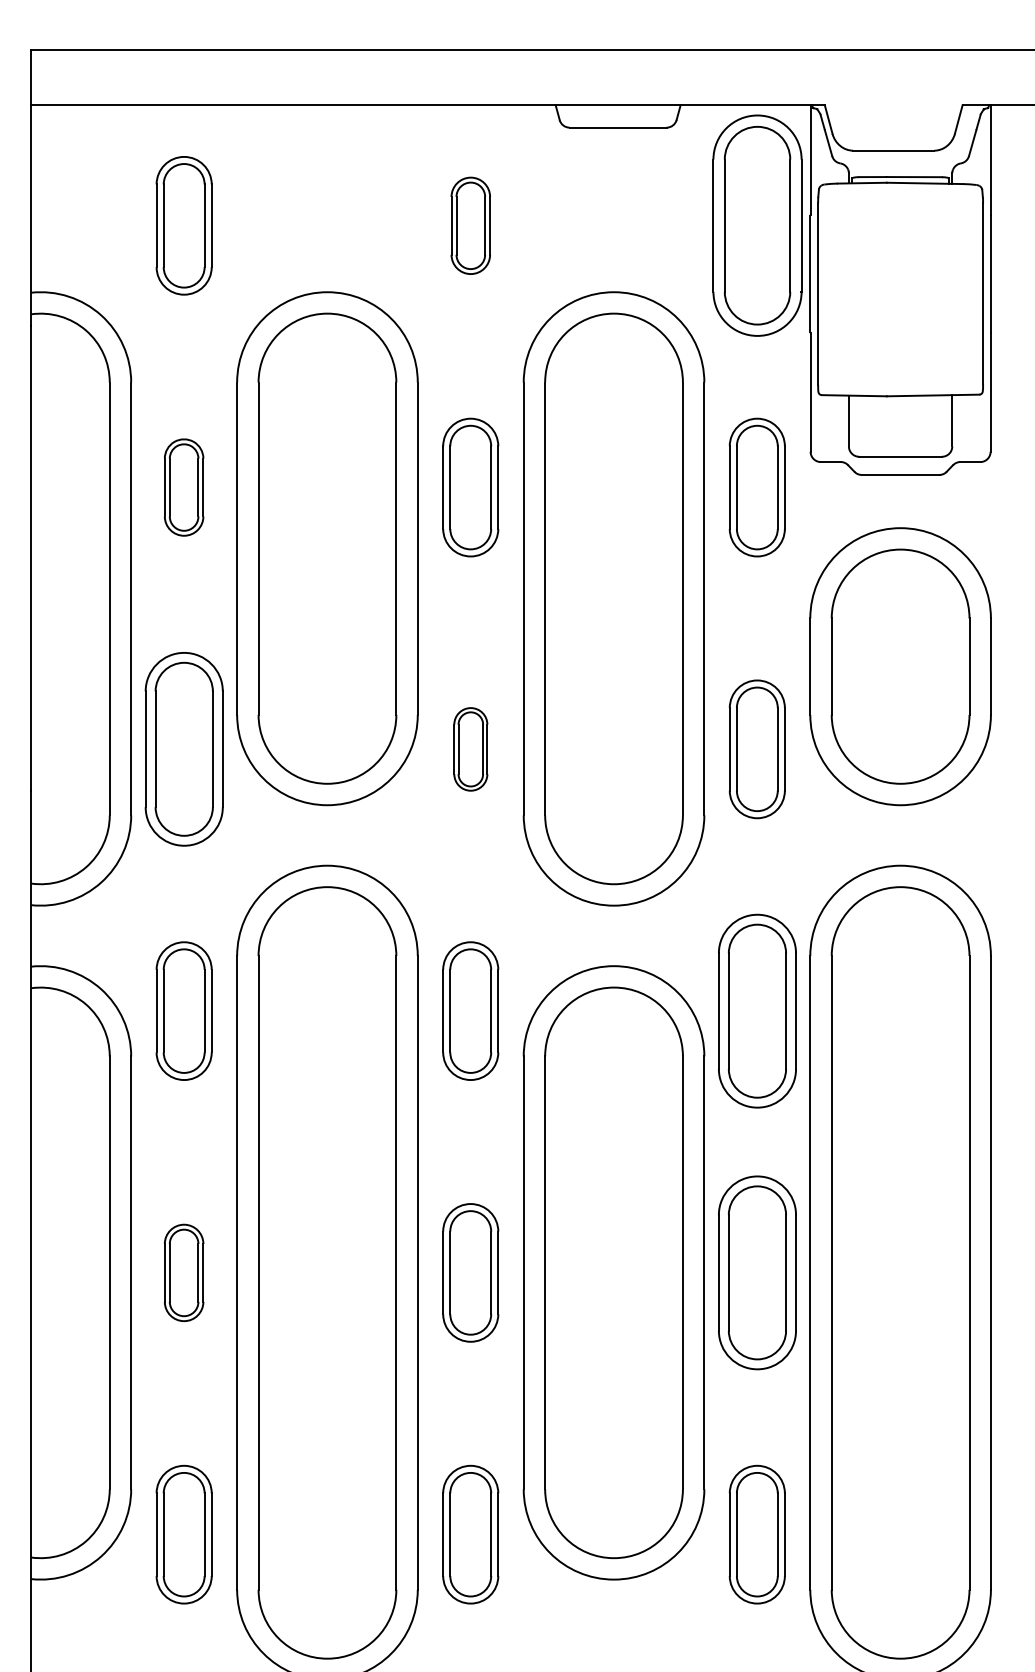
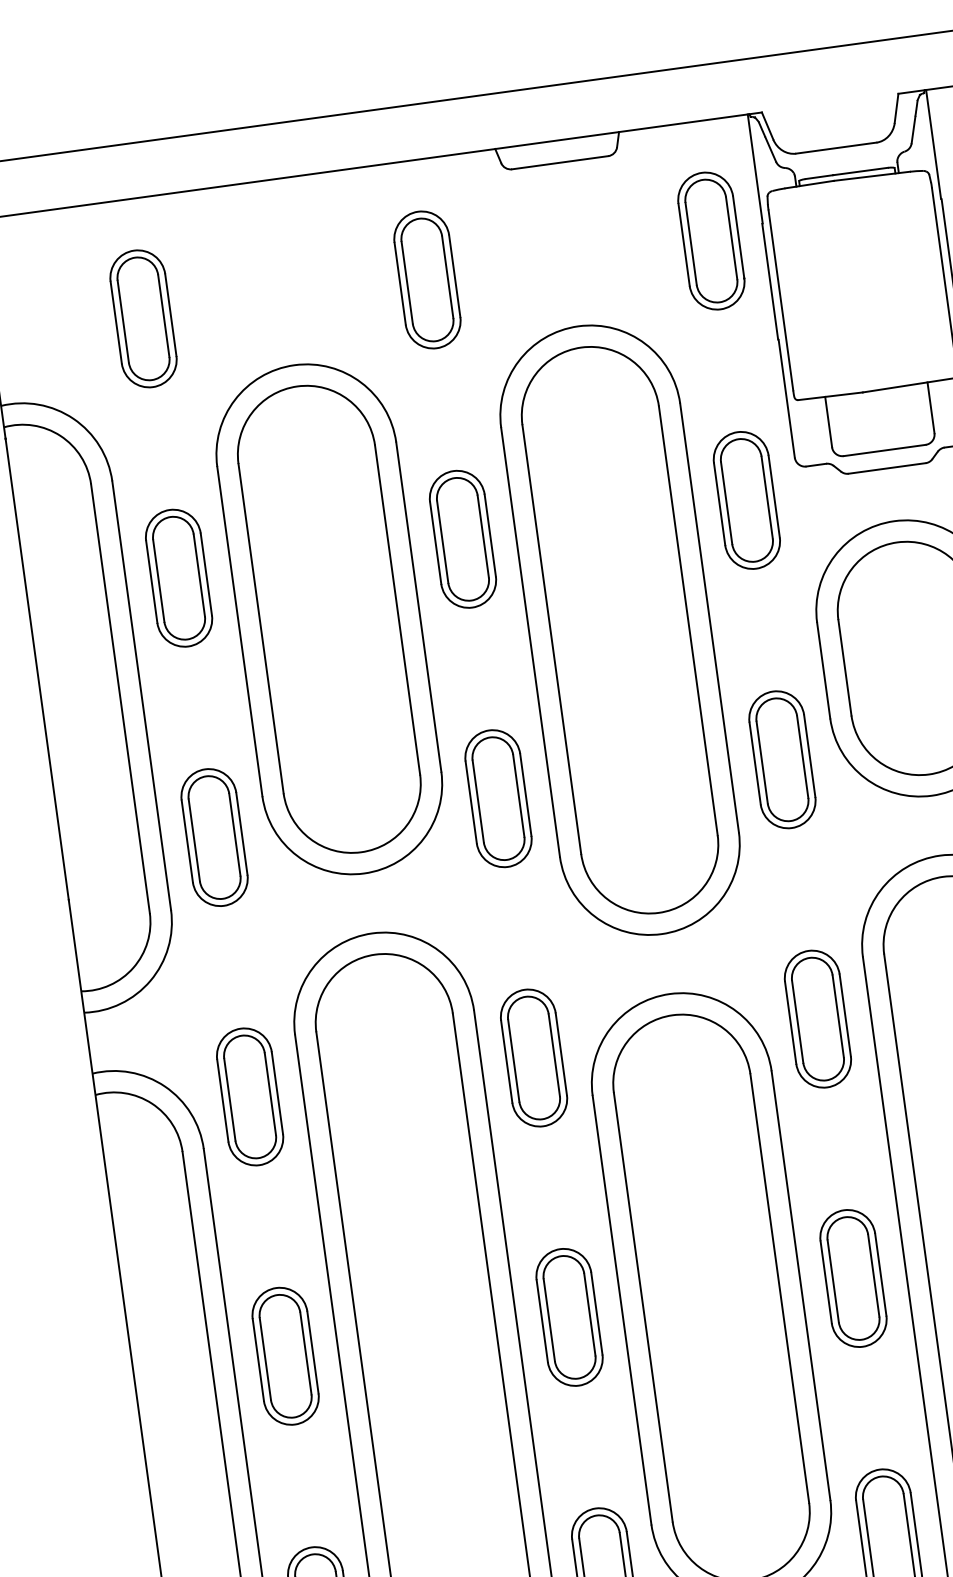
part: (470, 225) -> (427, 279), size x1.43
part: (756, 225) -> (710, 240), size x0.62
part: (183, 487) -> (178, 578), size x1.43
part: (183, 749) -> (213, 837), size x0.71
part: (470, 749) -> (498, 798), size x1.67
part: (756, 1010) -> (817, 1018), size x0.71
part: (183, 1272) -> (284, 1355), size x1.43
part: (756, 1272) -> (852, 1278), size x0.71

